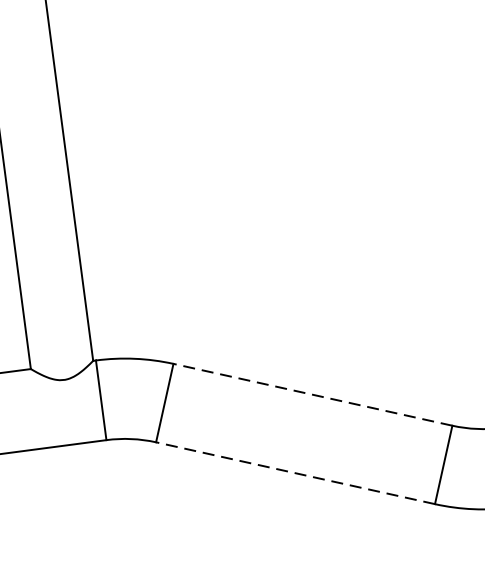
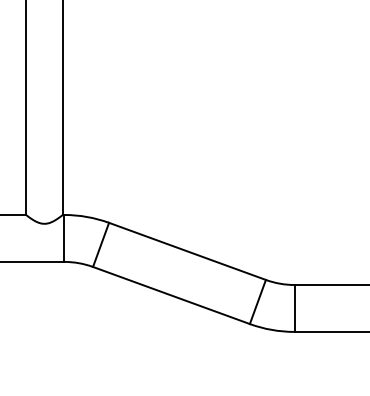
line: (312, 394) -> (187, 251), dashed -> solid
line: (295, 473) -> (171, 295), dashed -> solid

